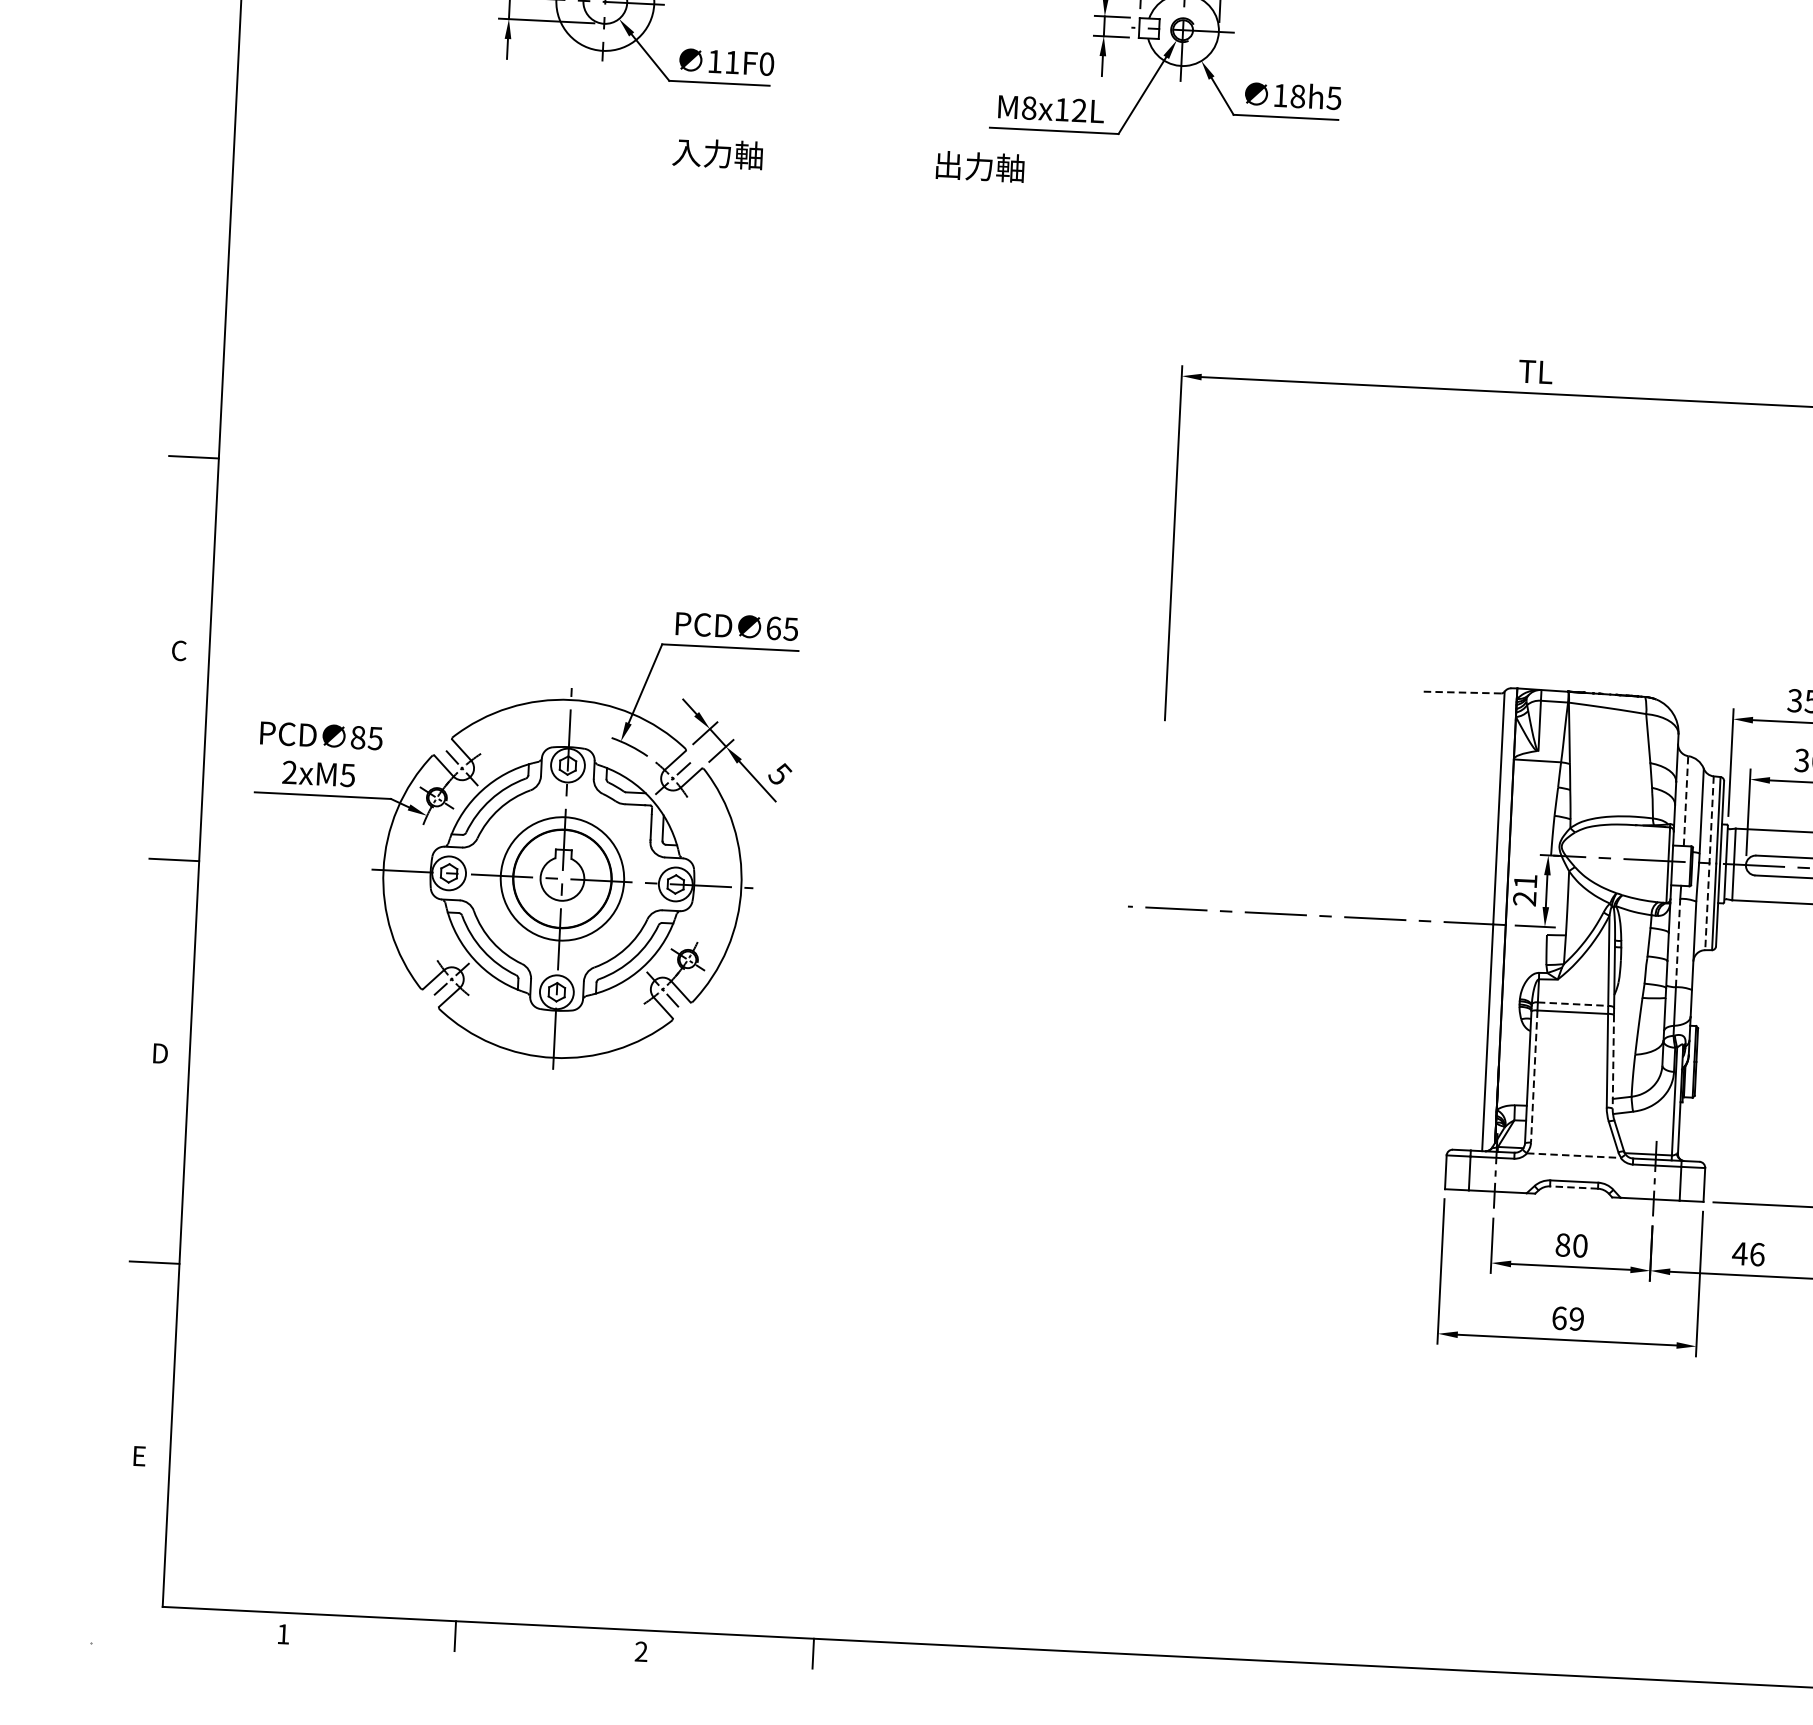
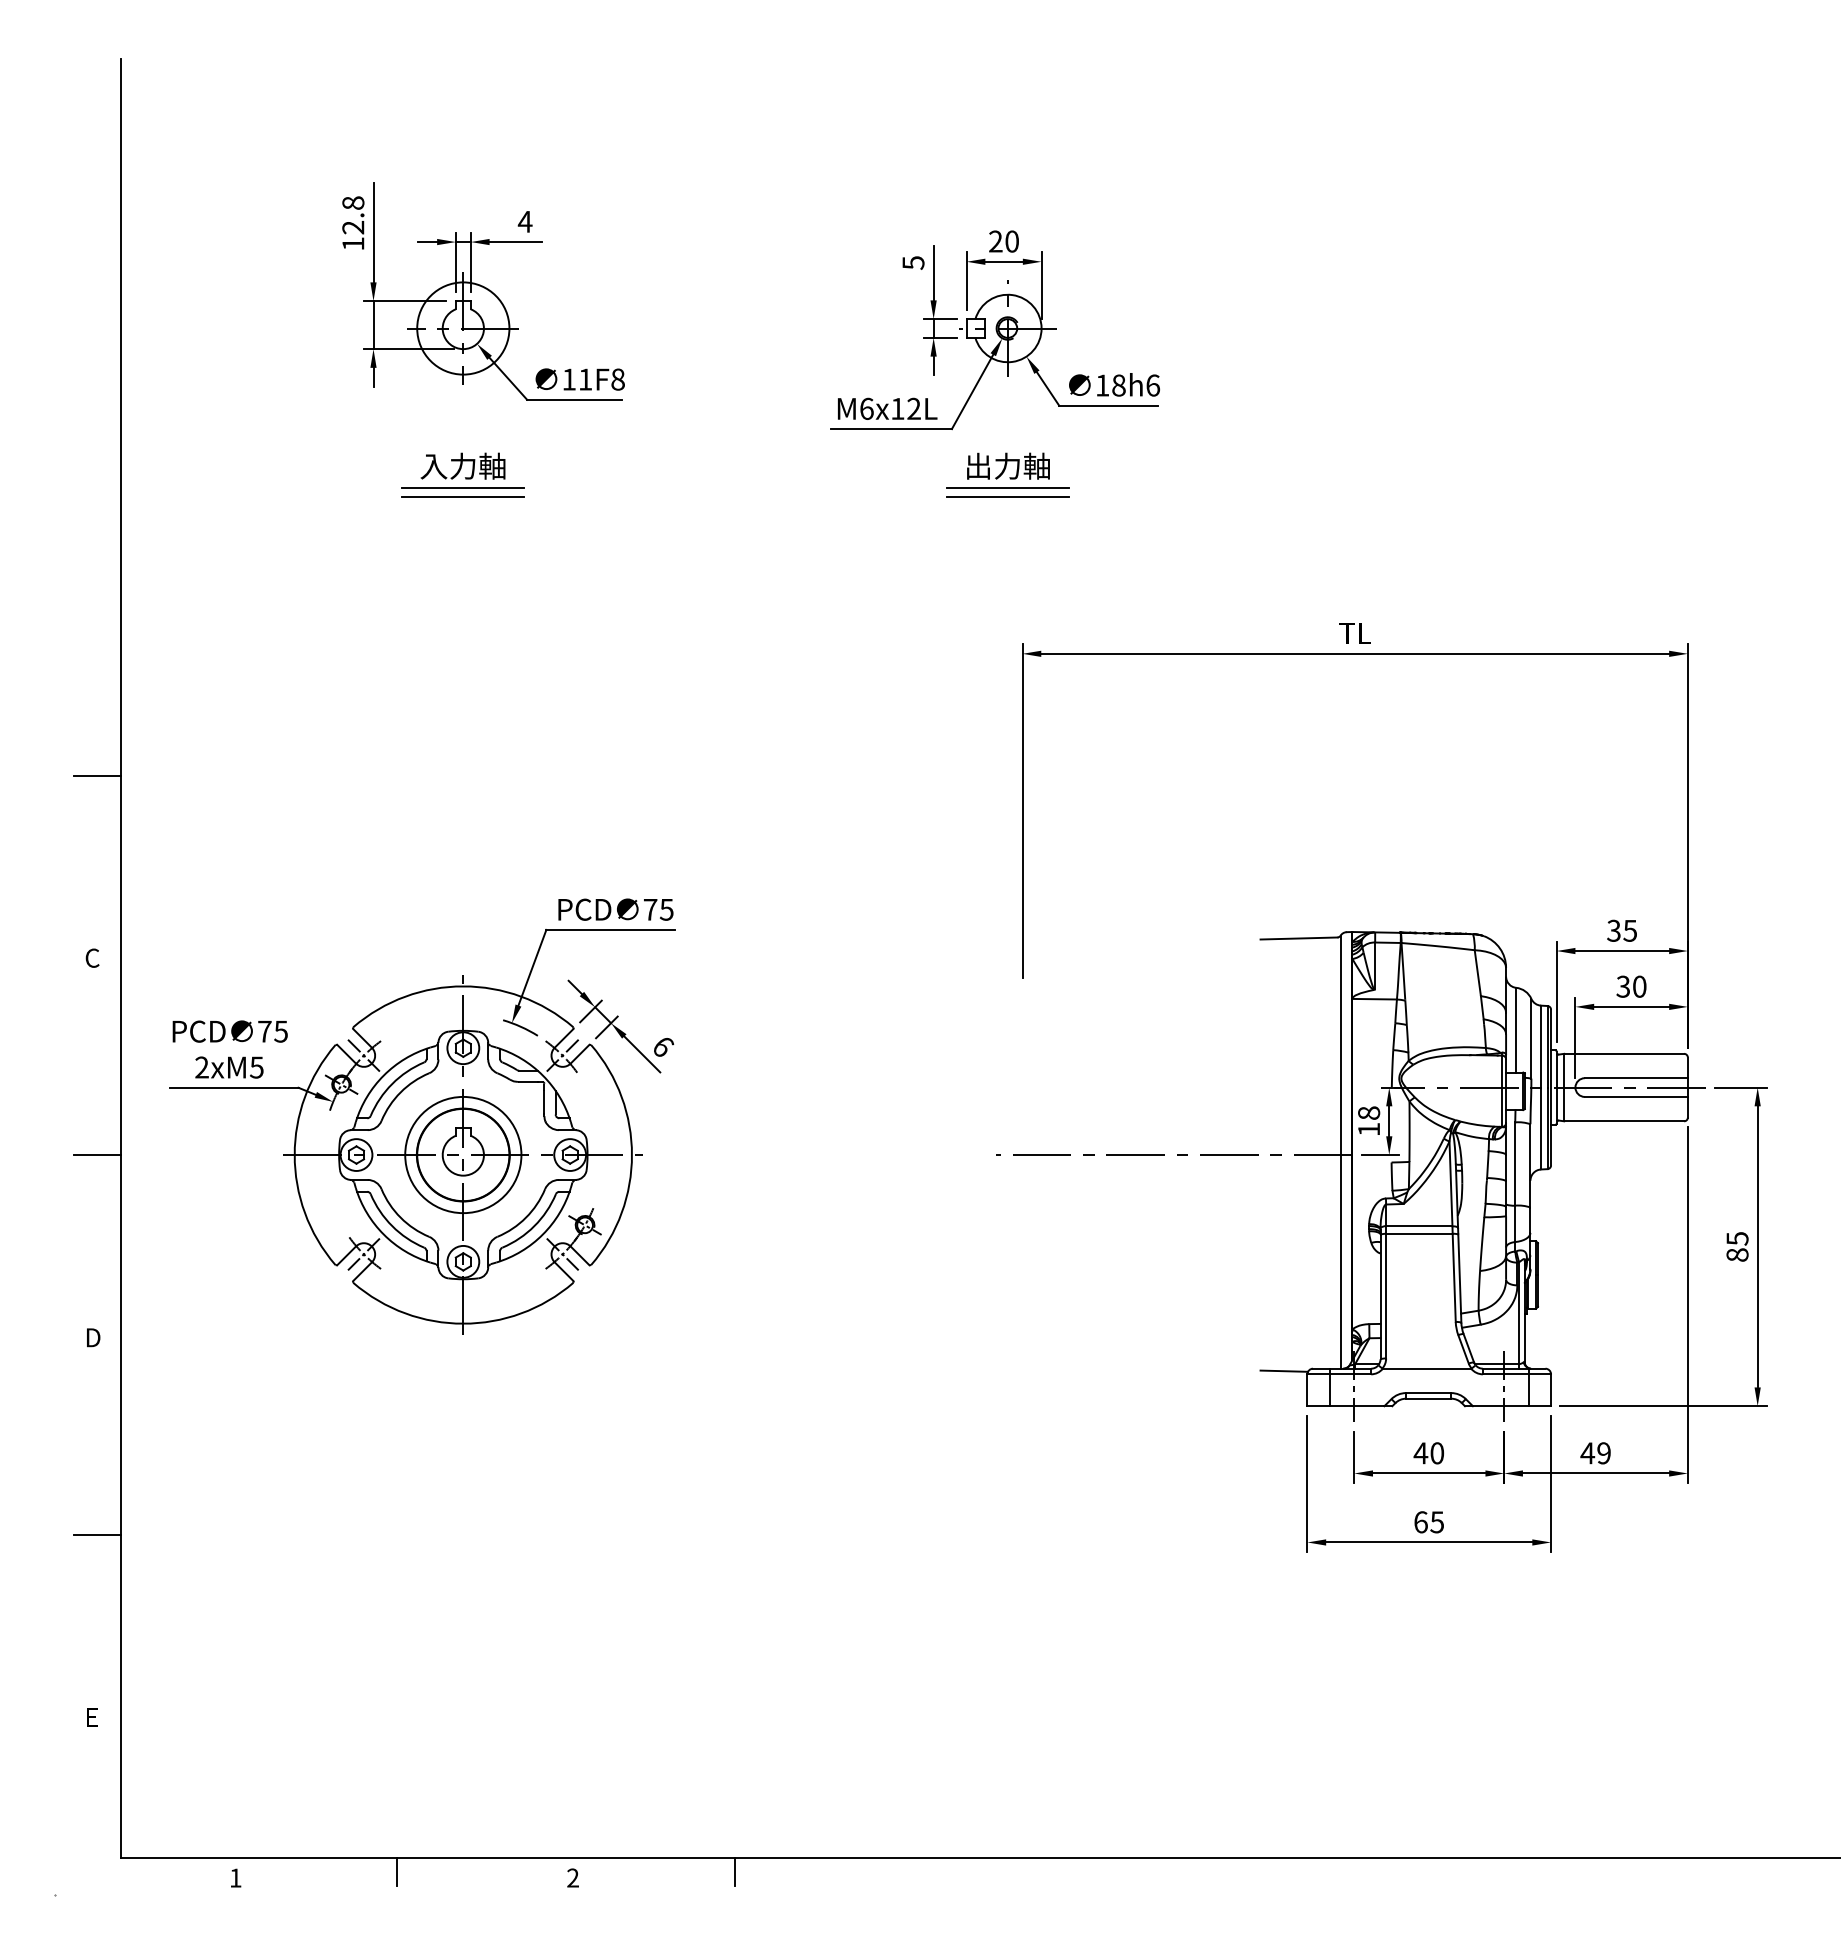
text: (766, 64) -> (617, 379), 11F0 -> 11F8
text: (1334, 98) -> (1153, 385), 18h5 -> 18h6
text: (1028, 107) -> (866, 408), M8x12L -> M6x12L
text: (717, 153) -> (462, 465), moved
text: (980, 165) -> (1008, 465), moved
line: (597, 170) -> (463, 487), added
line: (596, 181) -> (463, 497), added
line: (1174, 198) -> (1007, 487), added
line: (1173, 209) -> (1007, 497), added
text: (773, 628) -> (650, 909), 65 -> 75
line: (1459, 692) -> (1298, 938), dashed -> solid
text: (357, 737) -> (264, 1031), 85 -> 75
text: (780, 774) -> (663, 1046), 5 -> 6
line: (1686, 800) -> (1516, 1029), dashed -> solid
line: (1709, 863) -> (1541, 1087), dashed -> solid
text: (1525, 890) -> (1369, 1121), 21 -> 18
line: (1678, 943) -> (1515, 1164), dashed -> solid
line: (1573, 1004) -> (1419, 1226), dashed -> solid
line: (1612, 1062) -> (1459, 1279), dashed -> solid
line: (1534, 1076) -> (1386, 1296), dashed -> solid
line: (1422, 1150) -> (1284, 1370), added
line: (1574, 1155) -> (1427, 1368), dashed -> solid
line: (1573, 1187) -> (1428, 1398), dashed -> solid
text: (1562, 1245) -> (1420, 1453), 80 -> 40
text: (1756, 1254) -> (1603, 1453), 46 -> 49
text: (1575, 1319) -> (1436, 1522), 69 -> 65

